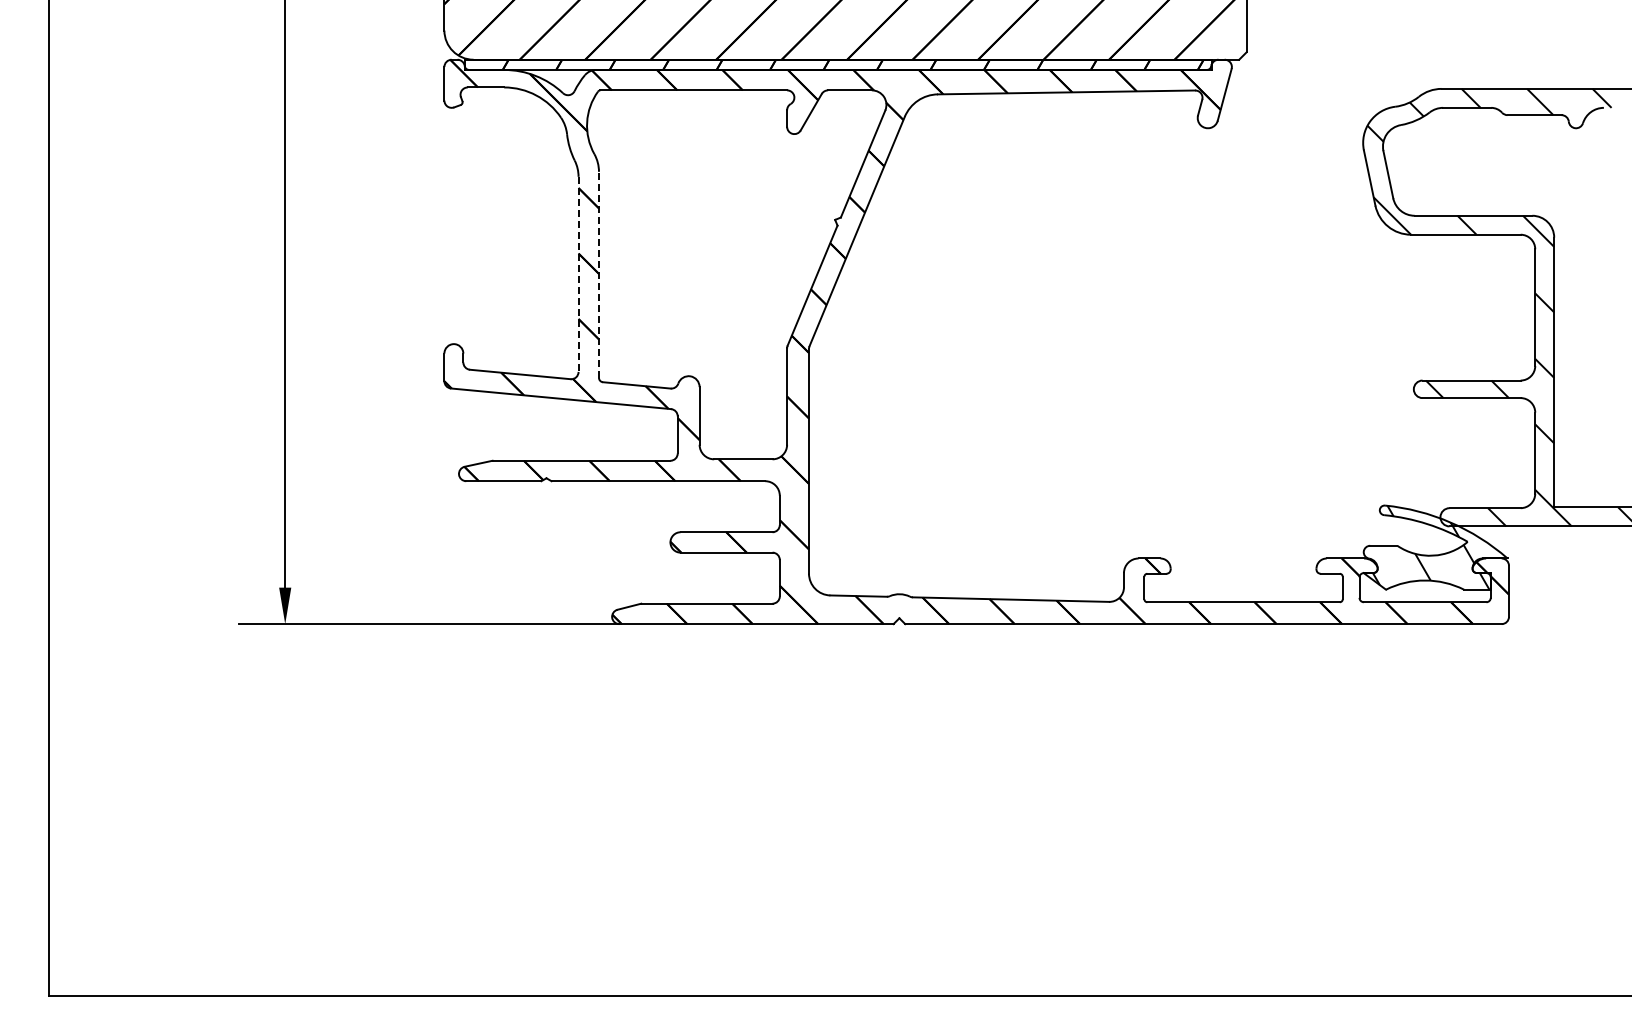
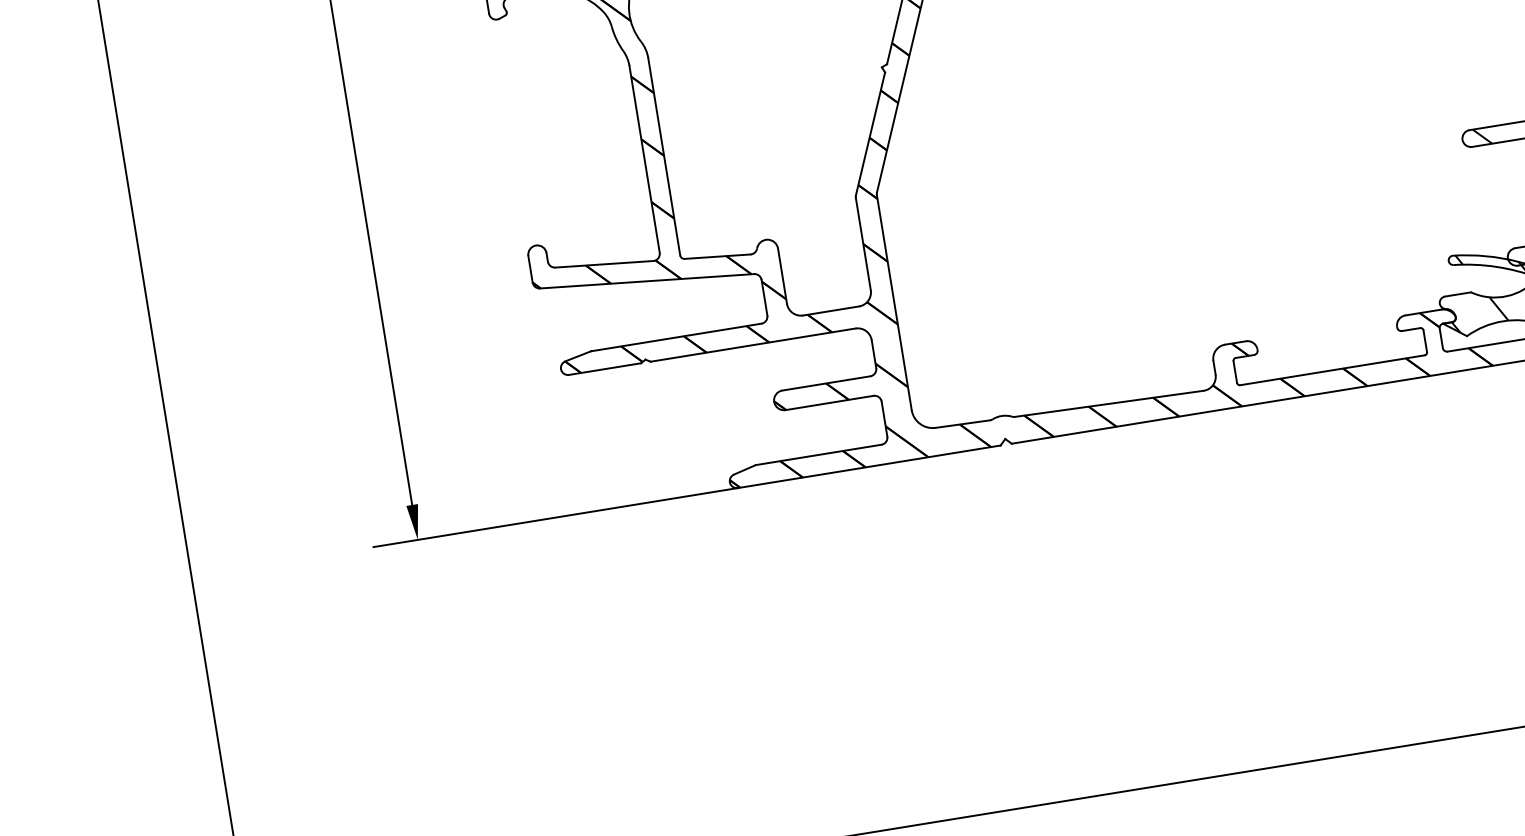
line: (578, 274) -> (644, 159), dashed -> solid
line: (598, 274) -> (663, 156), dashed -> solid

